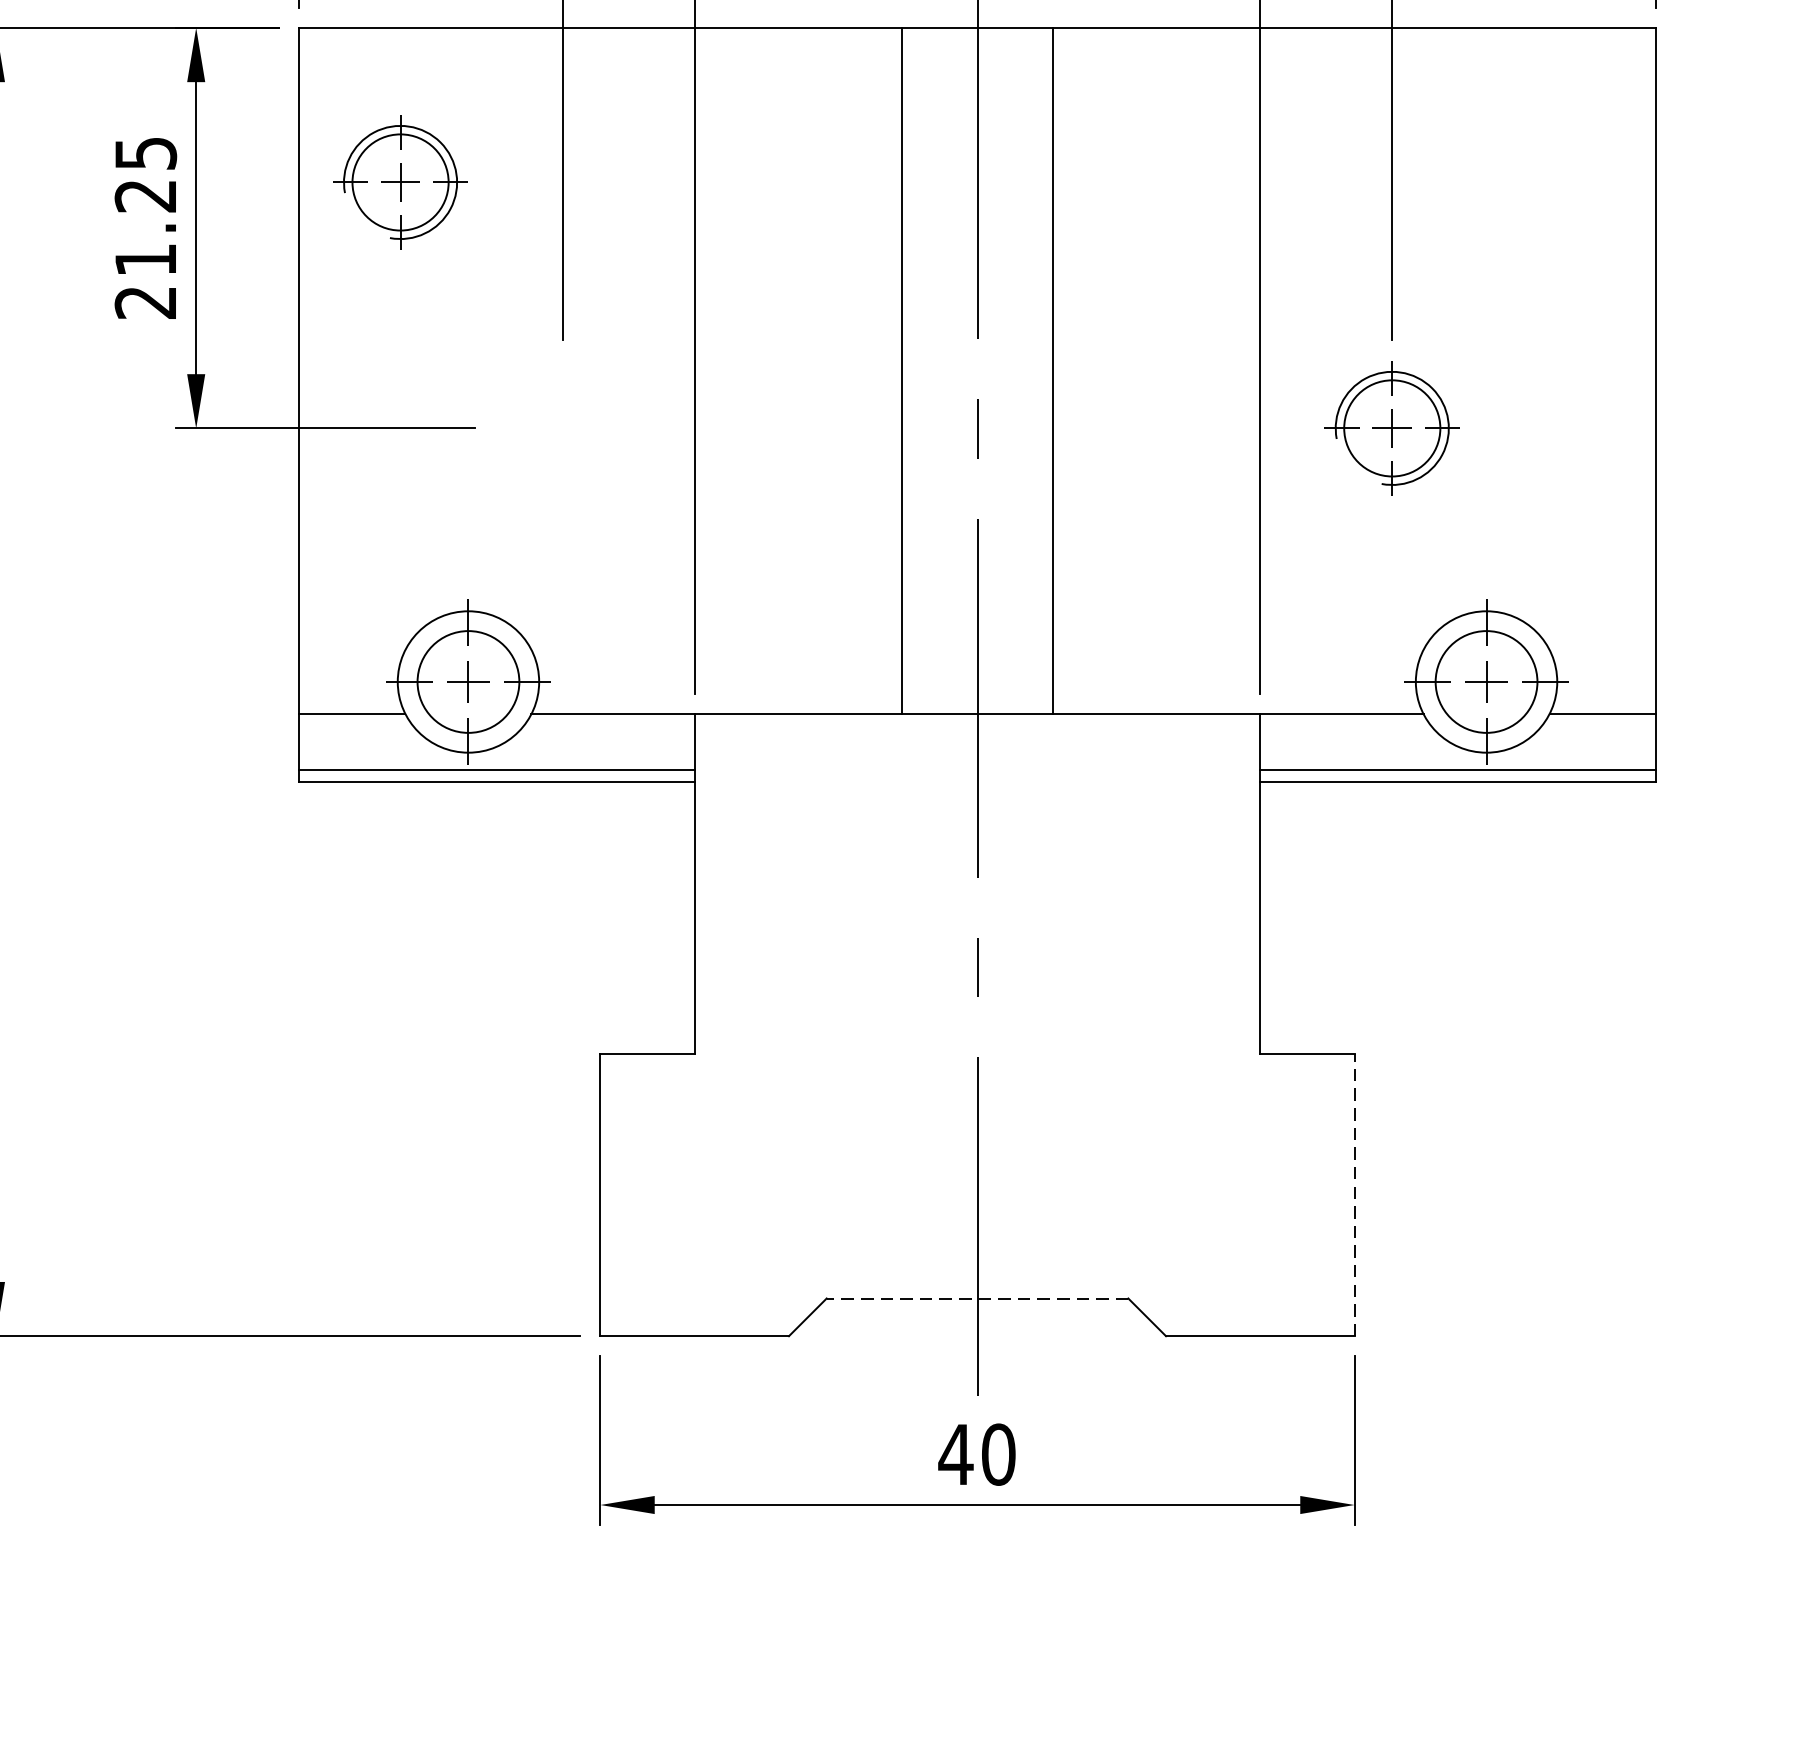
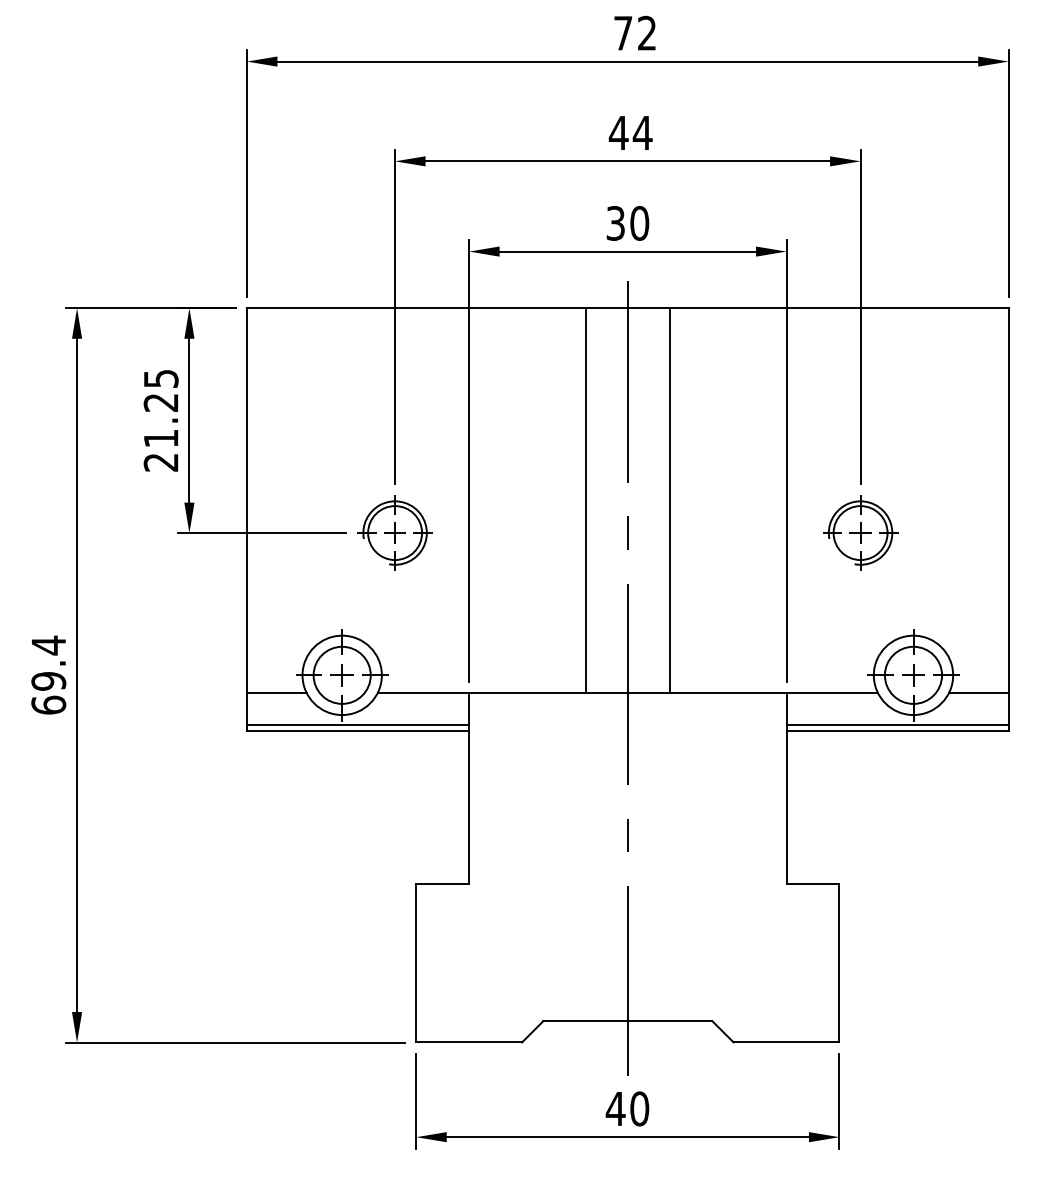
part: (399, 181) -> (394, 532), moved
line: (1354, 1193) -> (839, 962), dashed -> solid
line: (976, 1298) -> (627, 1021), dashed -> solid

